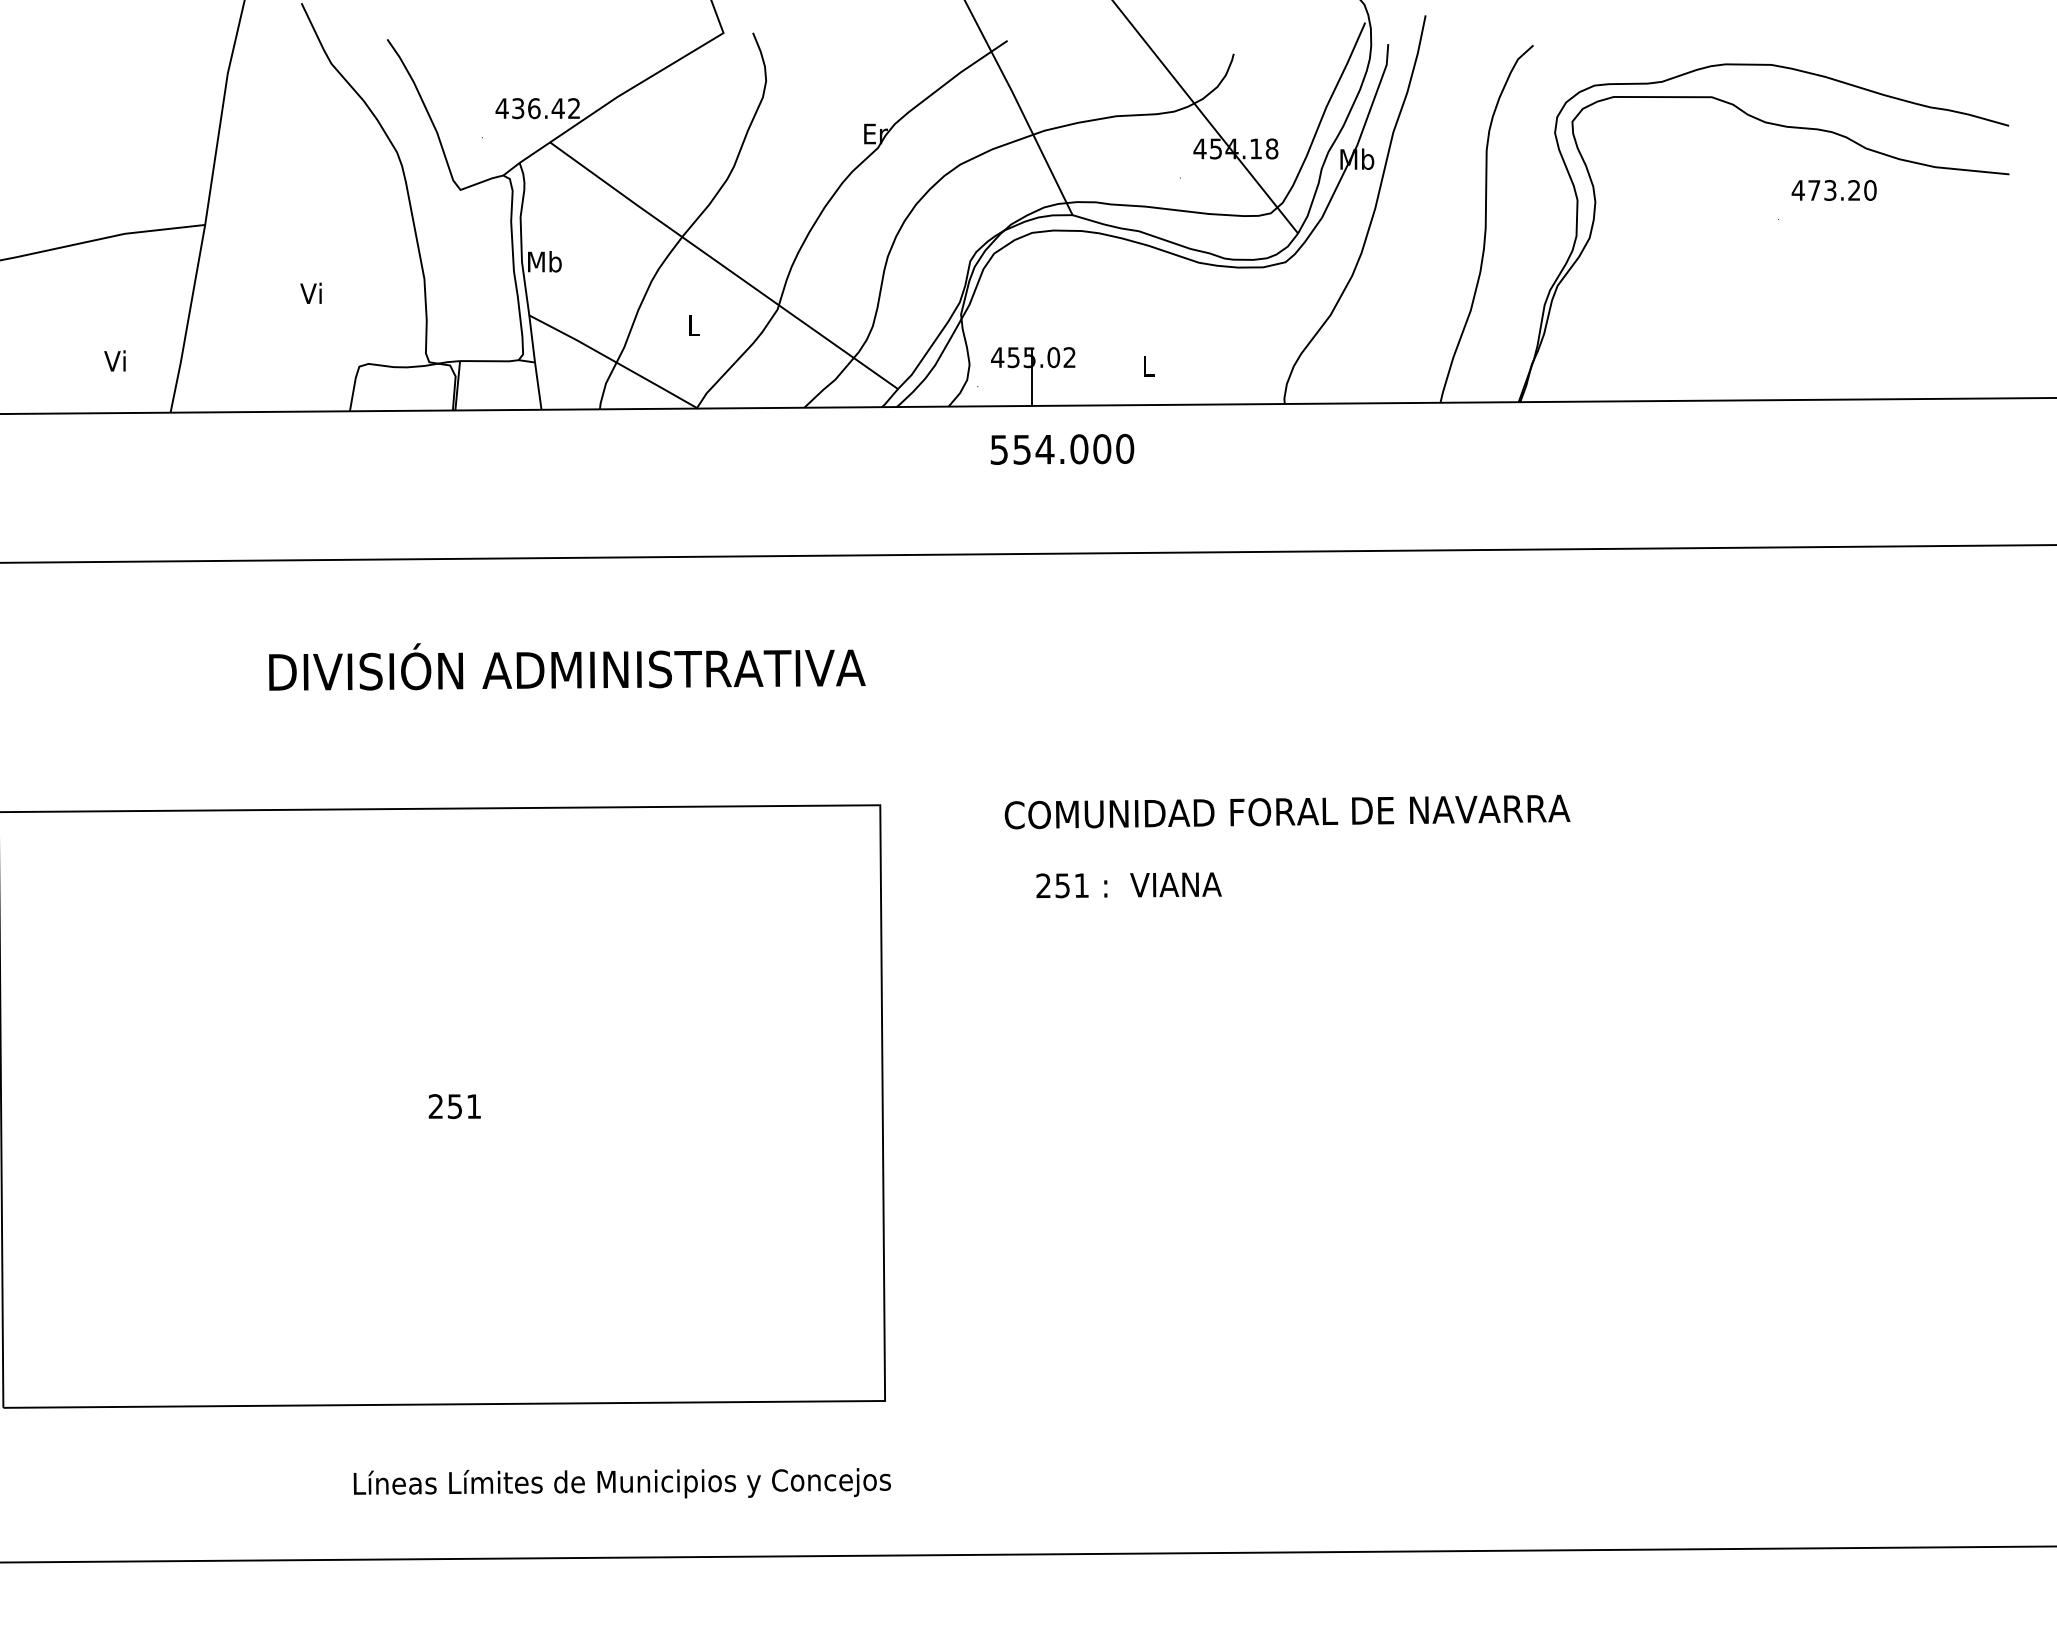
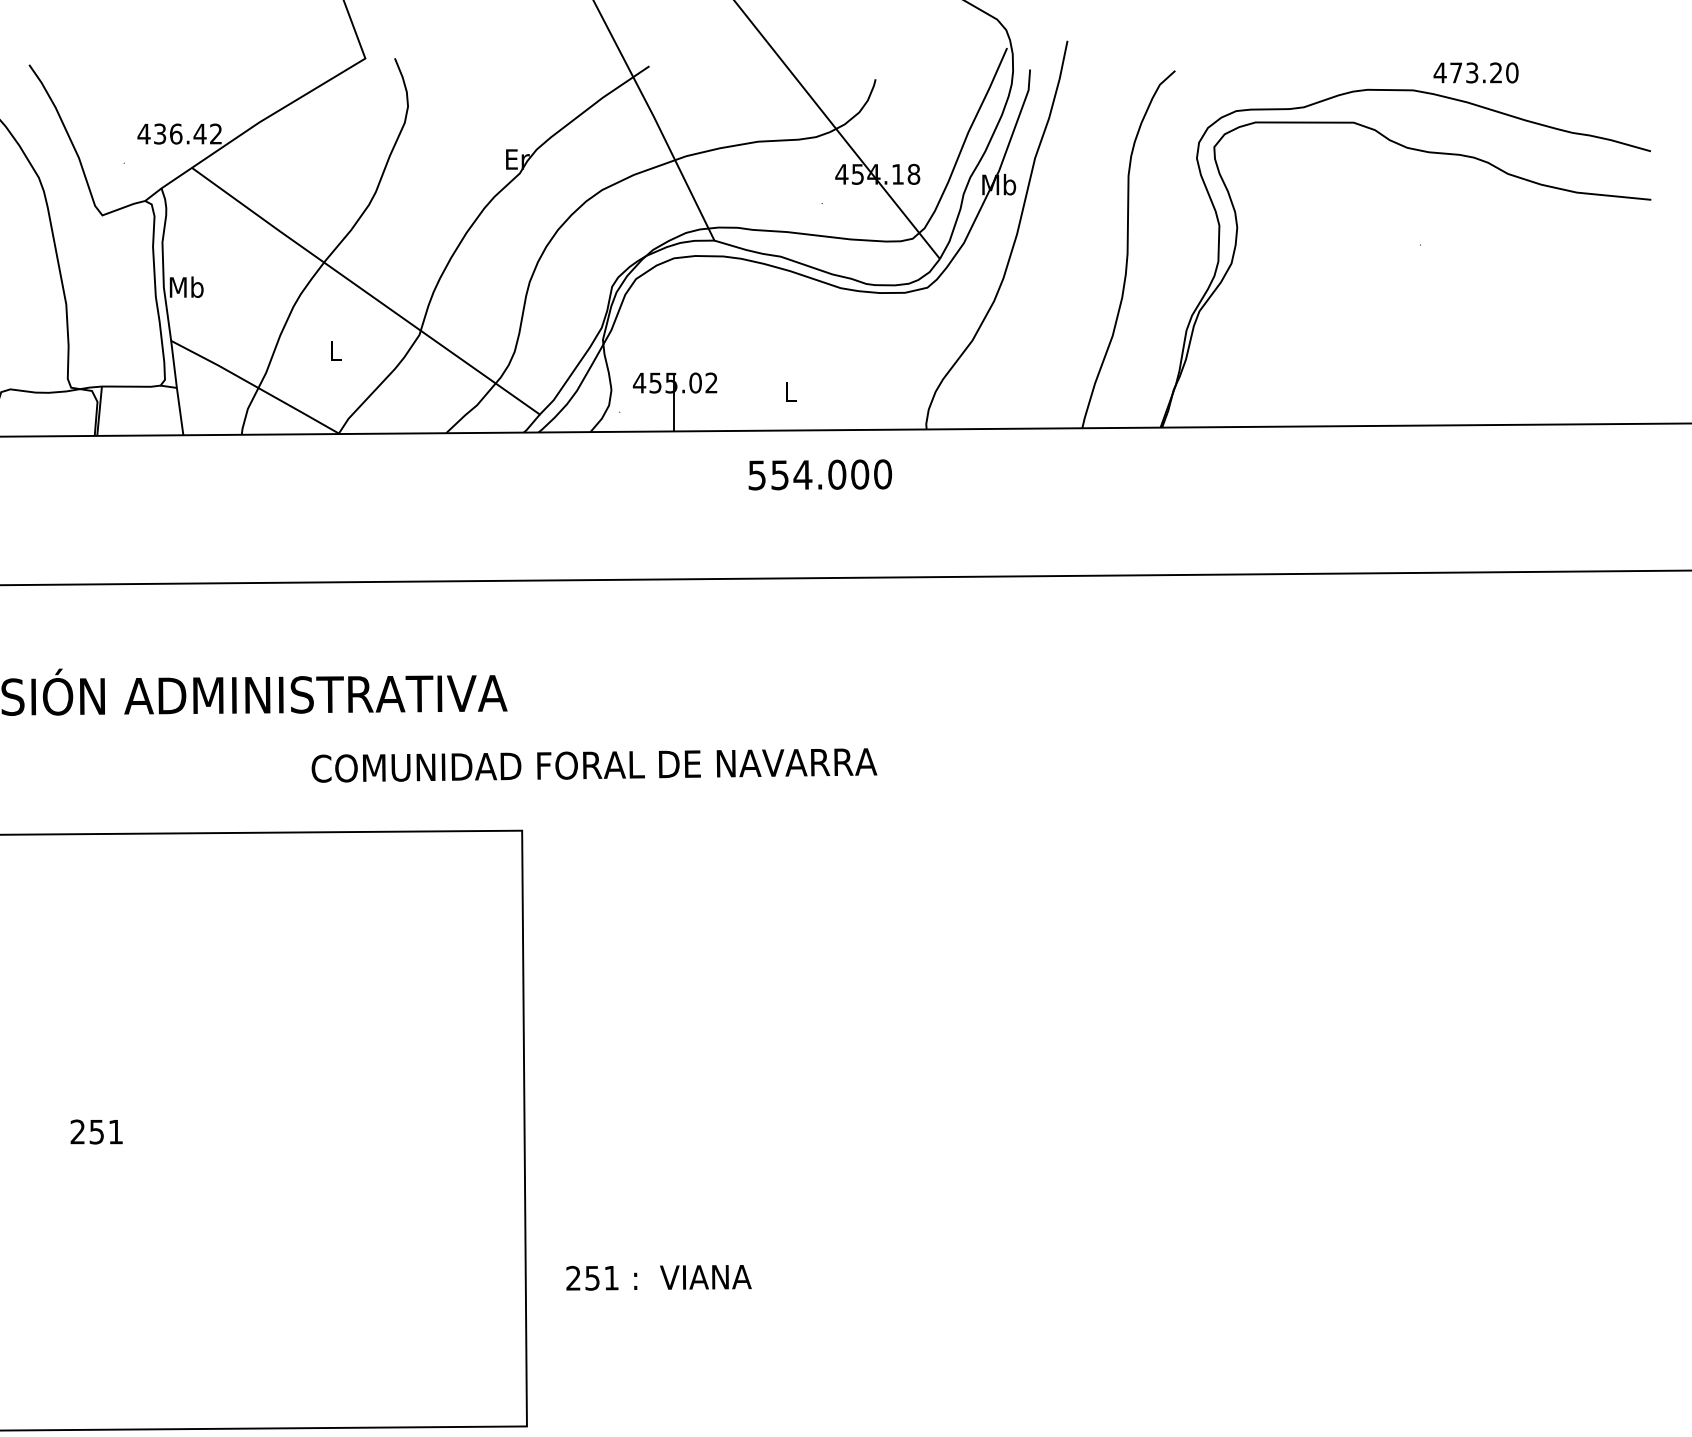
text: (1833, 190) -> (1475, 72), moved
text: (1062, 449) -> (820, 474), moved
text: (1287, 811) -> (594, 764), moved
text: (1128, 885) -> (658, 1277), moved

